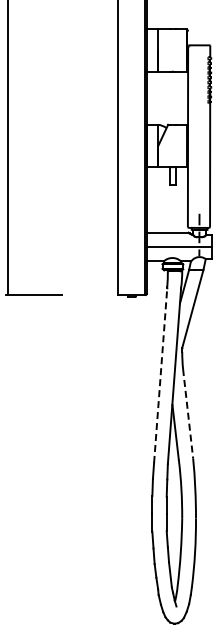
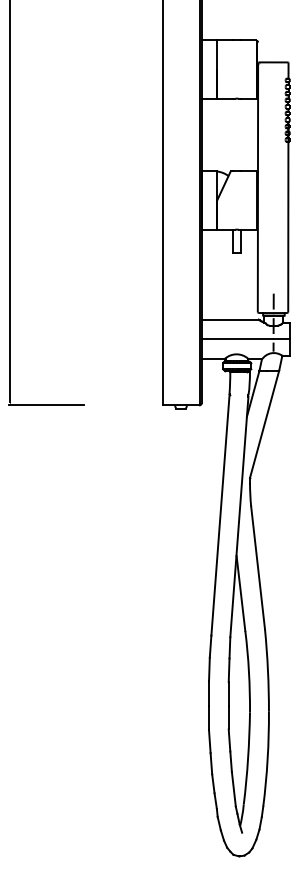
line: (160, 375) -> (220, 515), dashed -> solid
line: (188, 413) -> (258, 567), dashed -> solid

